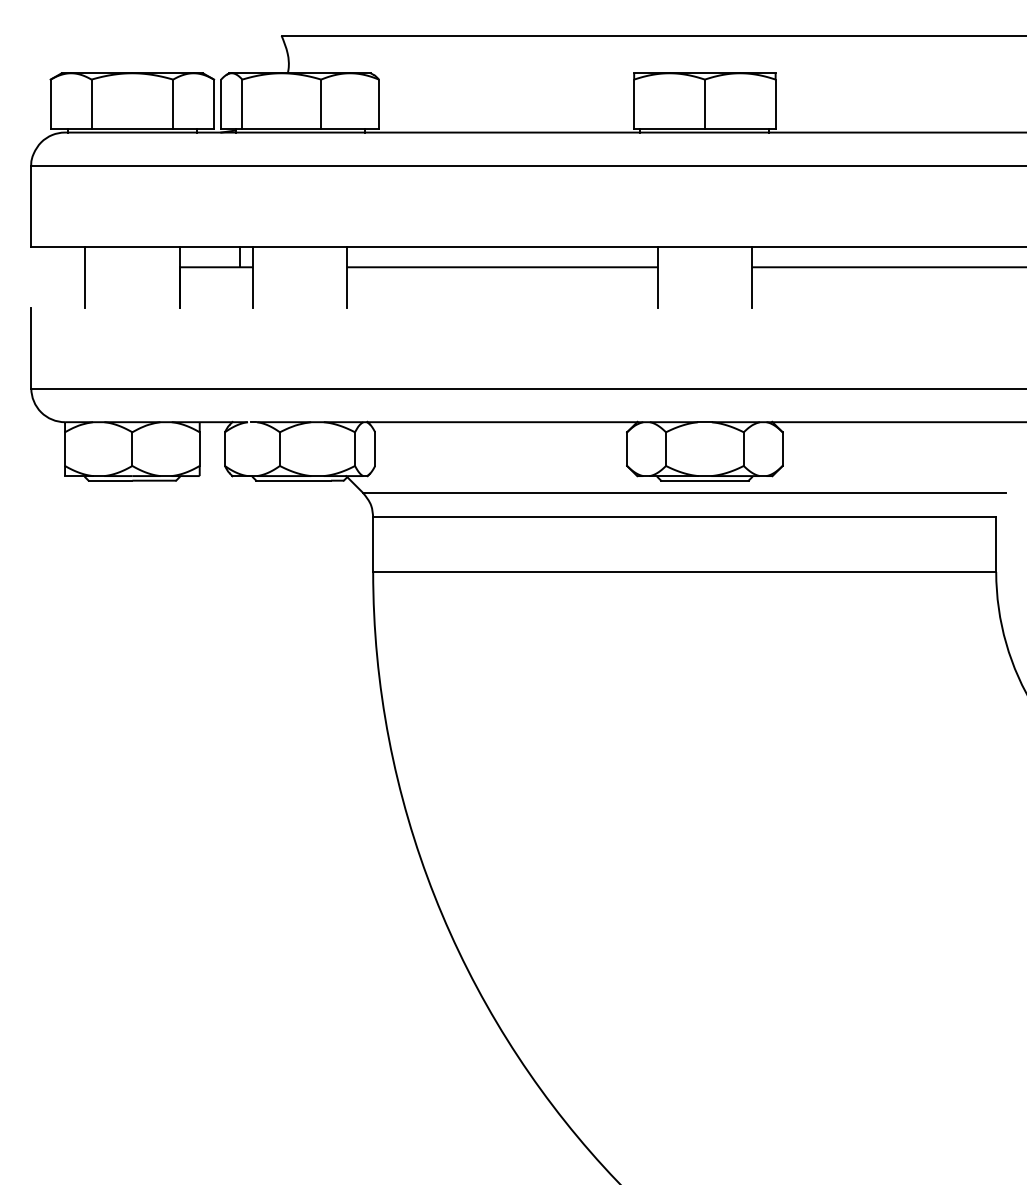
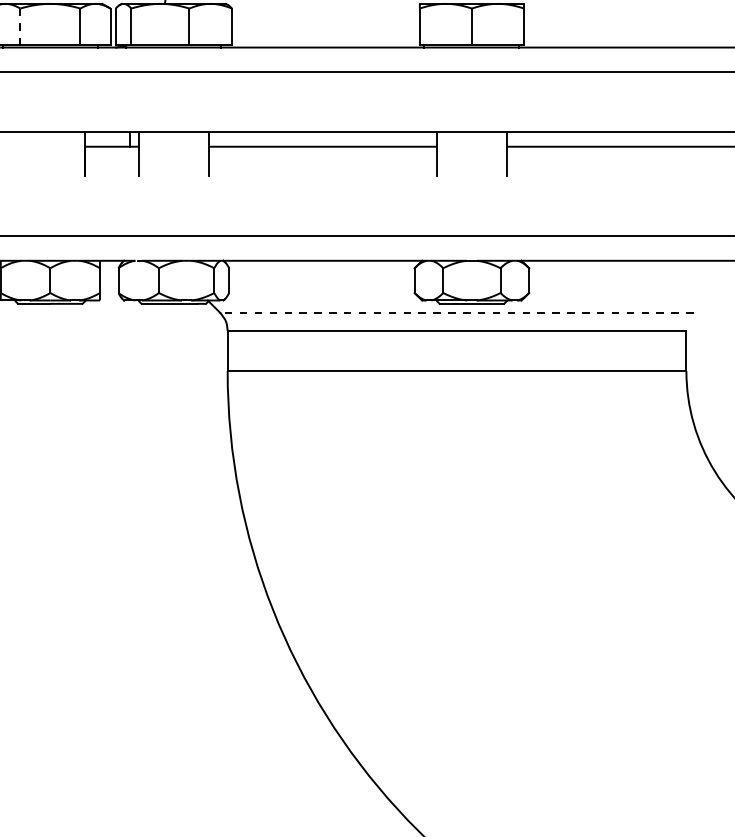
line: (91, 104) -> (20, 26), solid -> dashed
line: (85, 277) -> (15, 154), removed
line: (684, 493) -> (456, 313), solid -> dashed

